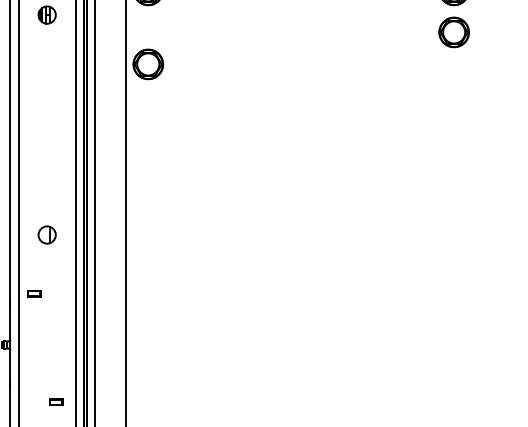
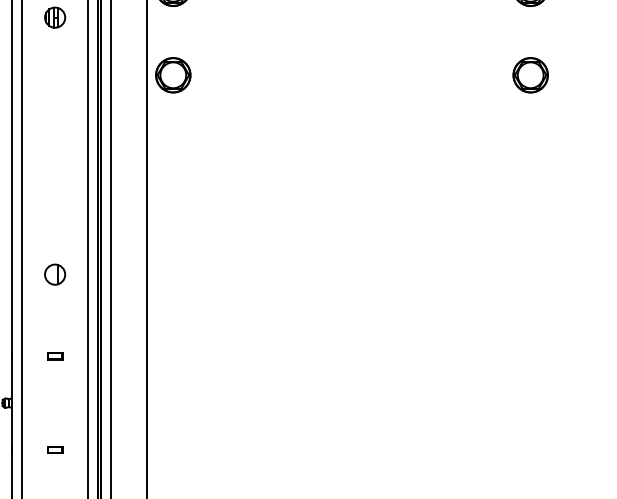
part: (453, 32) -> (529, 75), moved
part: (34, 293) -> (55, 355), moved
part: (56, 401) -> (55, 449), moved

